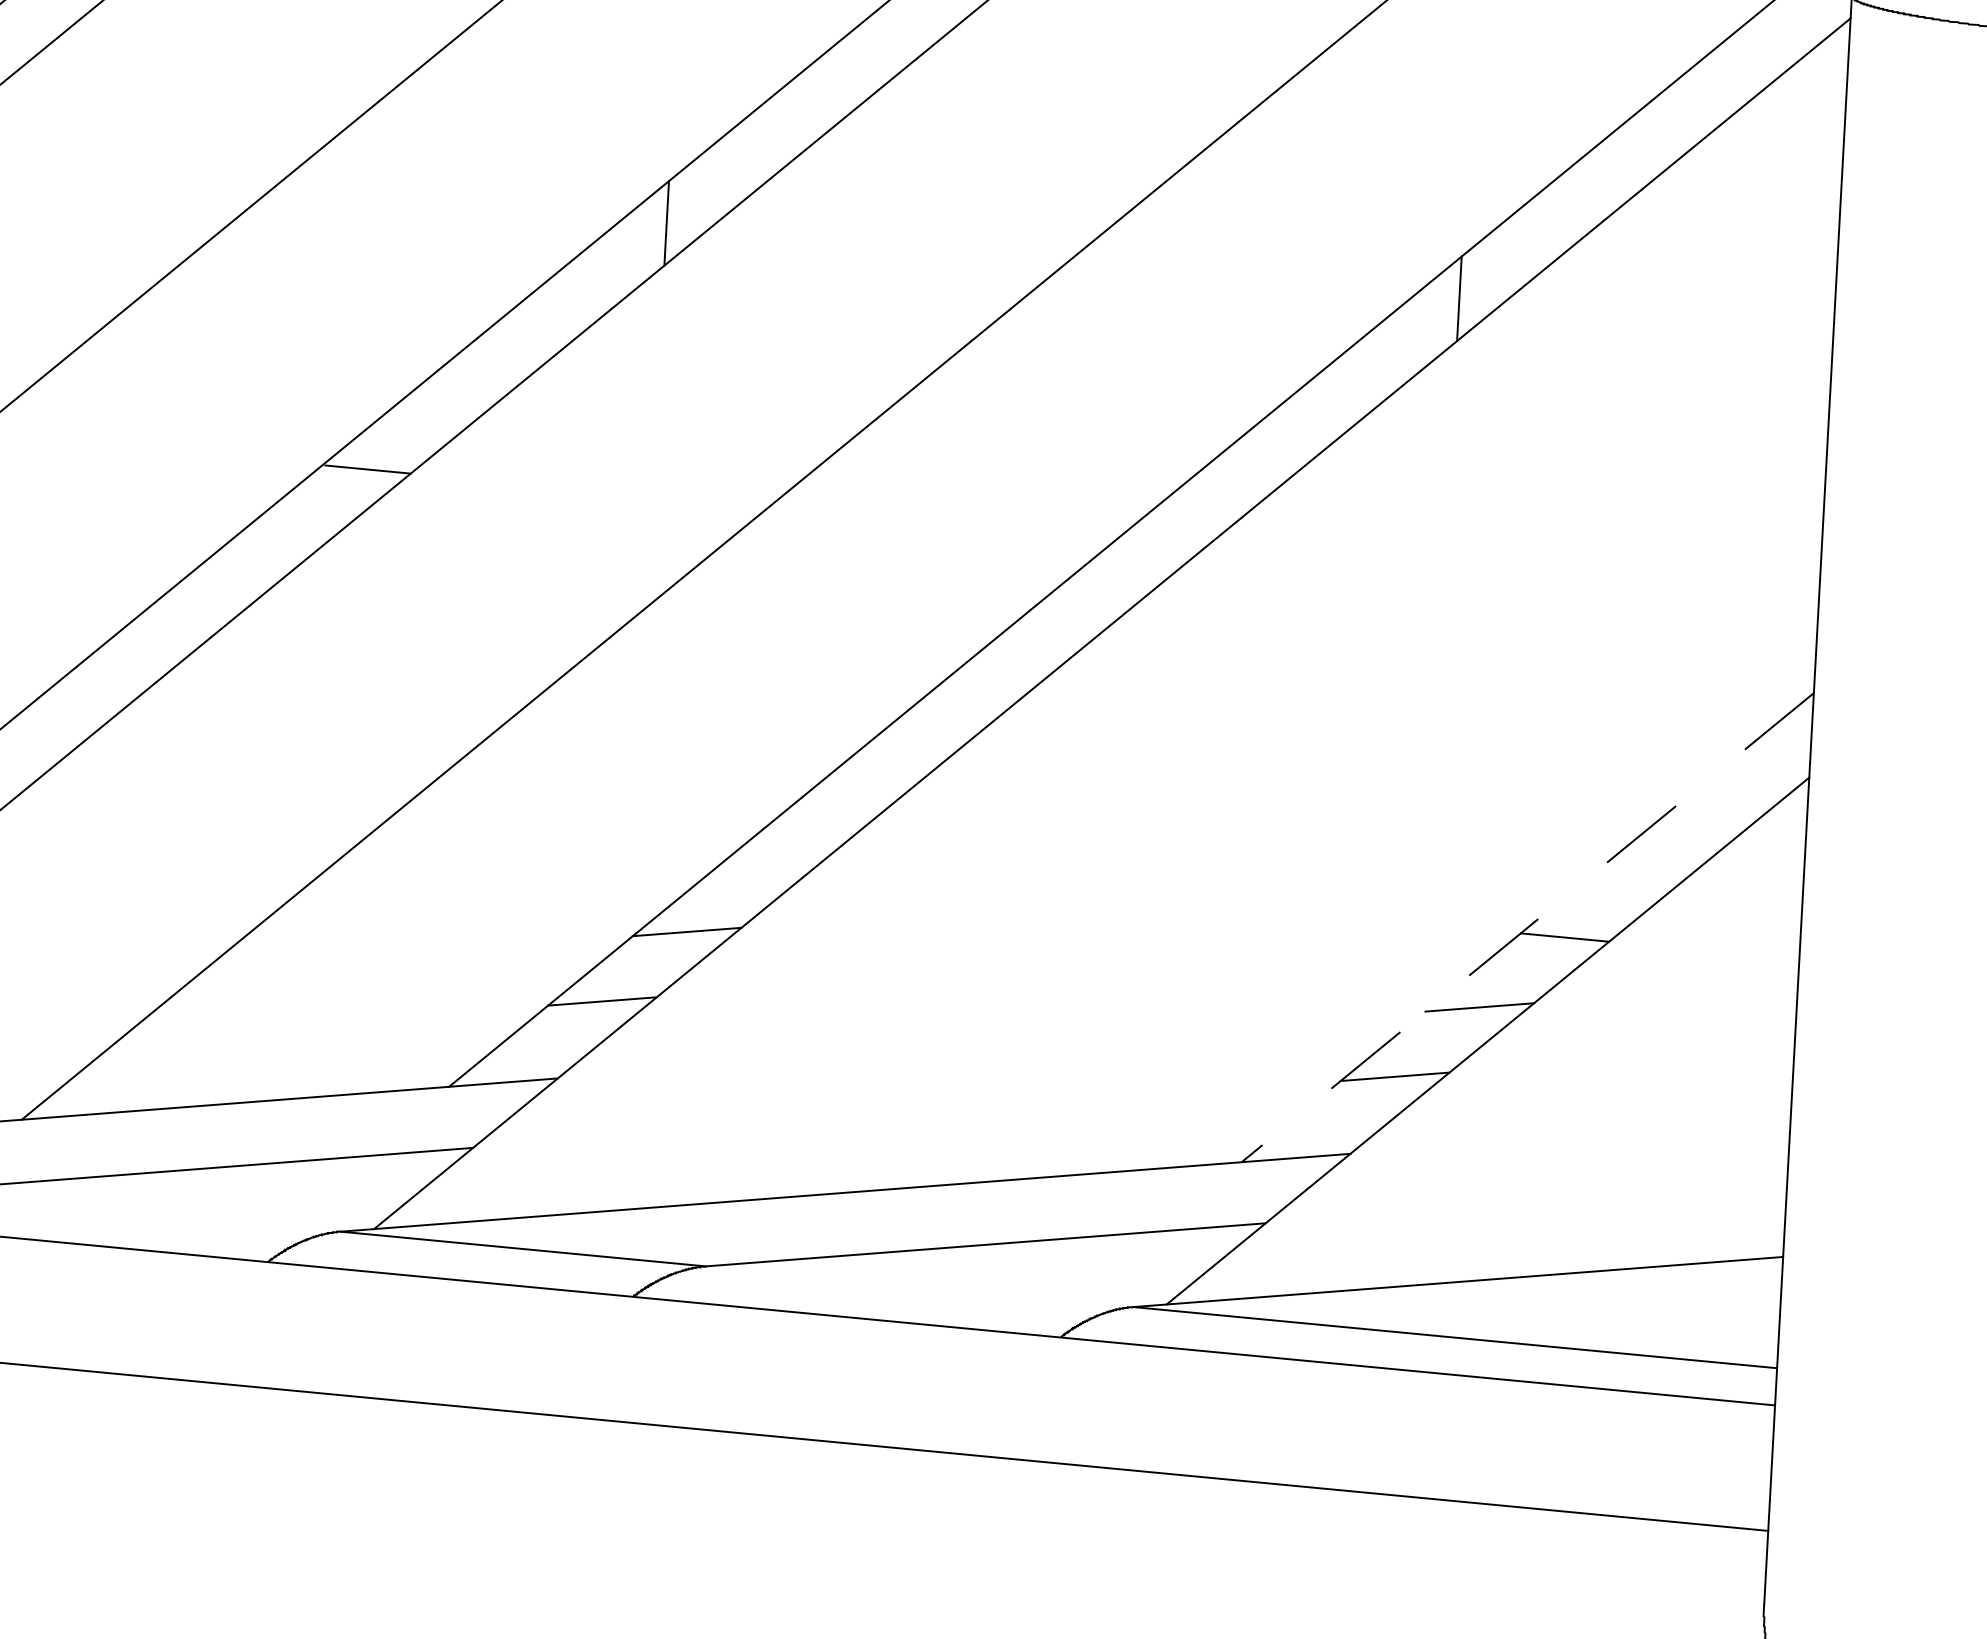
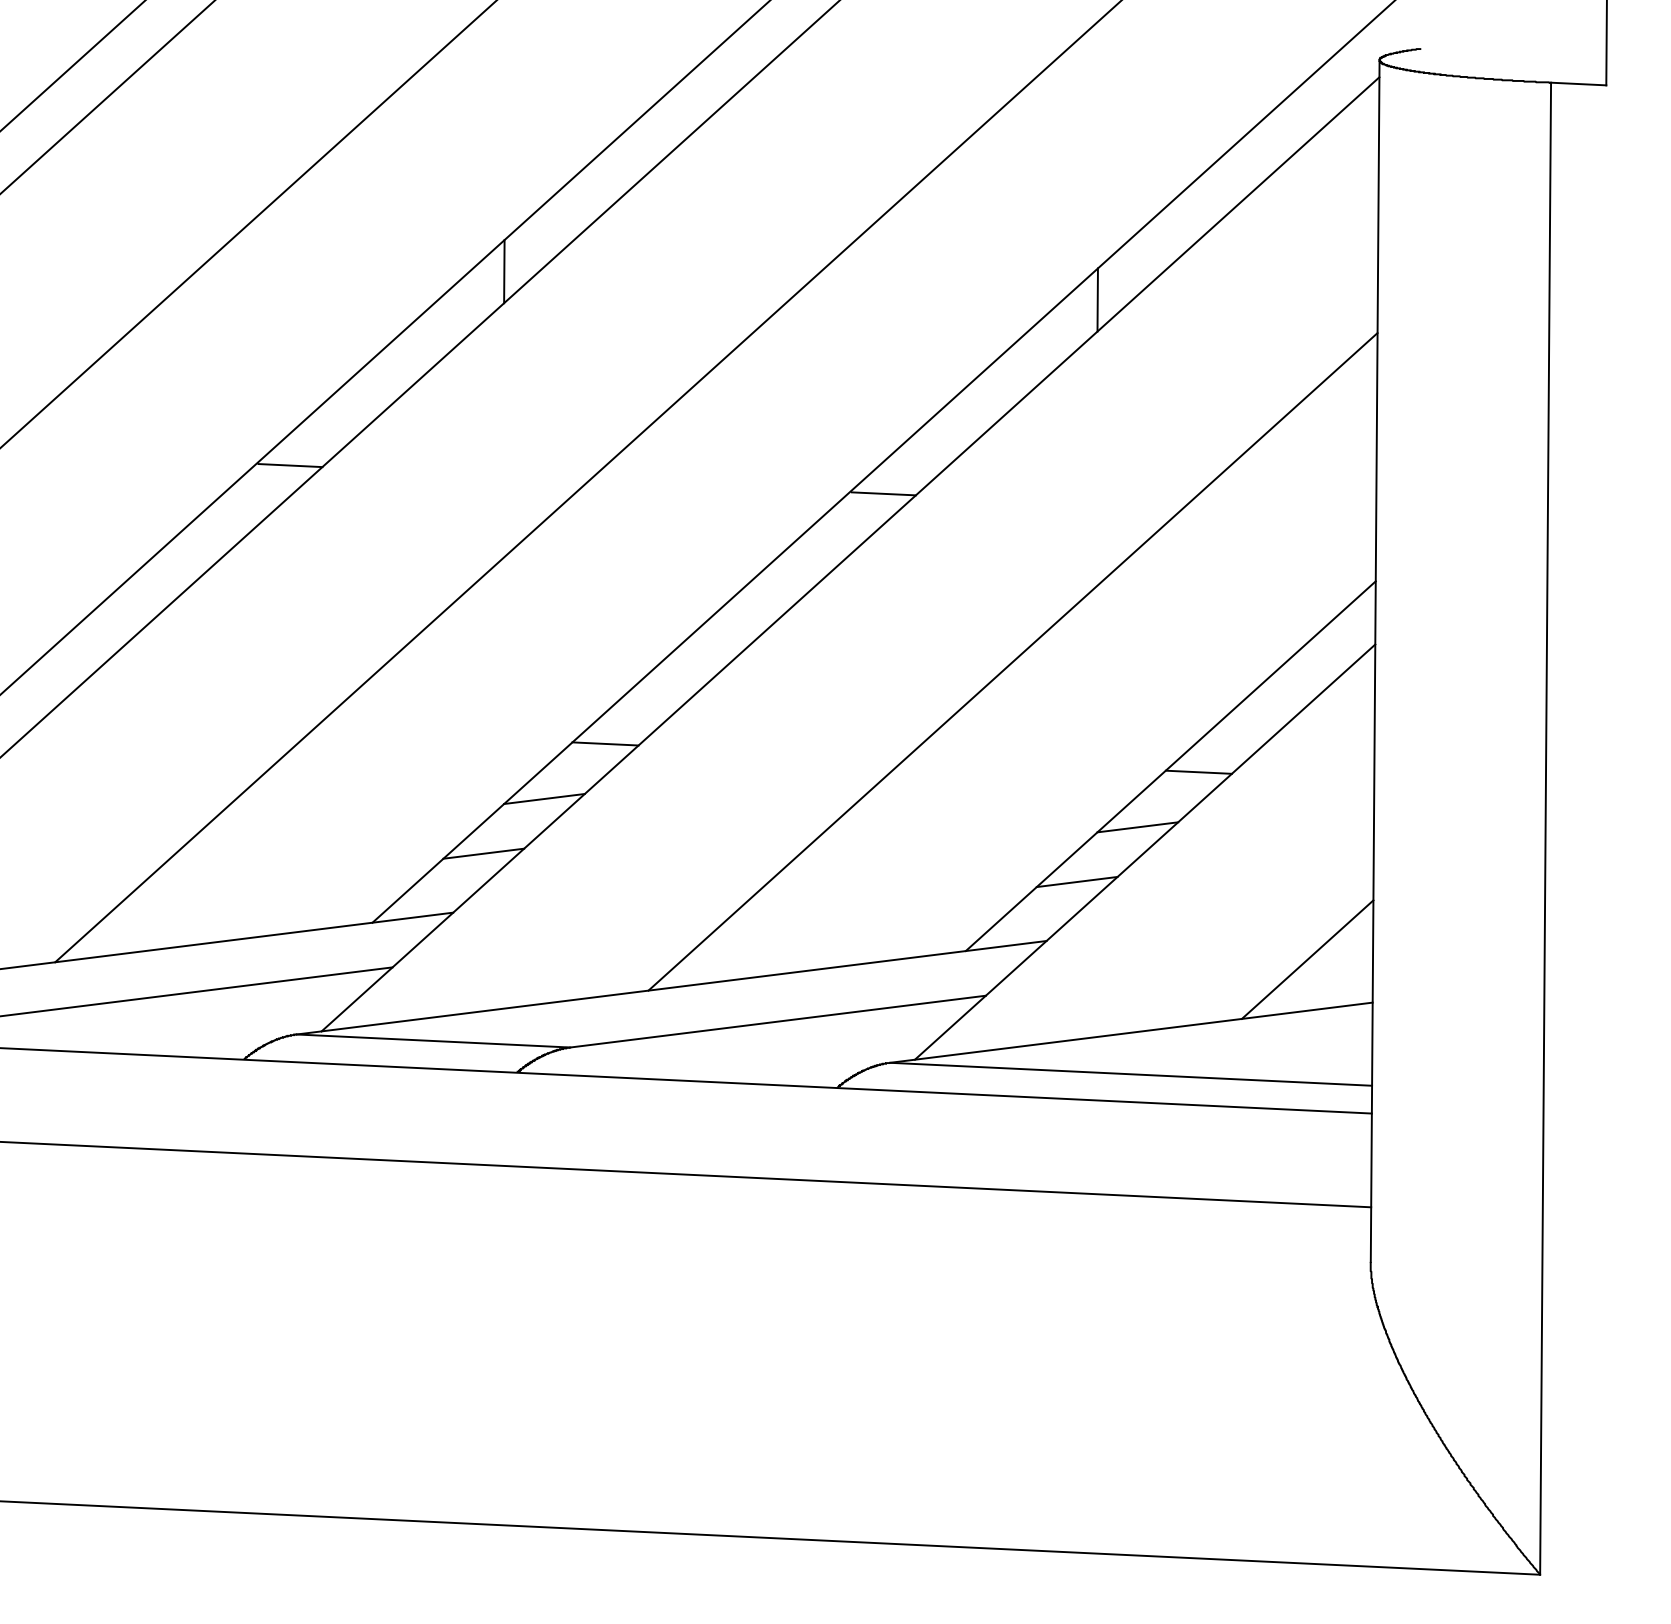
line: (1160, 544) -> (883, 493), added
line: (1322, 777) -> (1012, 661), added
line: (772, 861) -> (605, 743), added
line: (1527, 928) -> (1170, 766), dashed -> solid
line: (1698, 1195) -> (1307, 959), added

